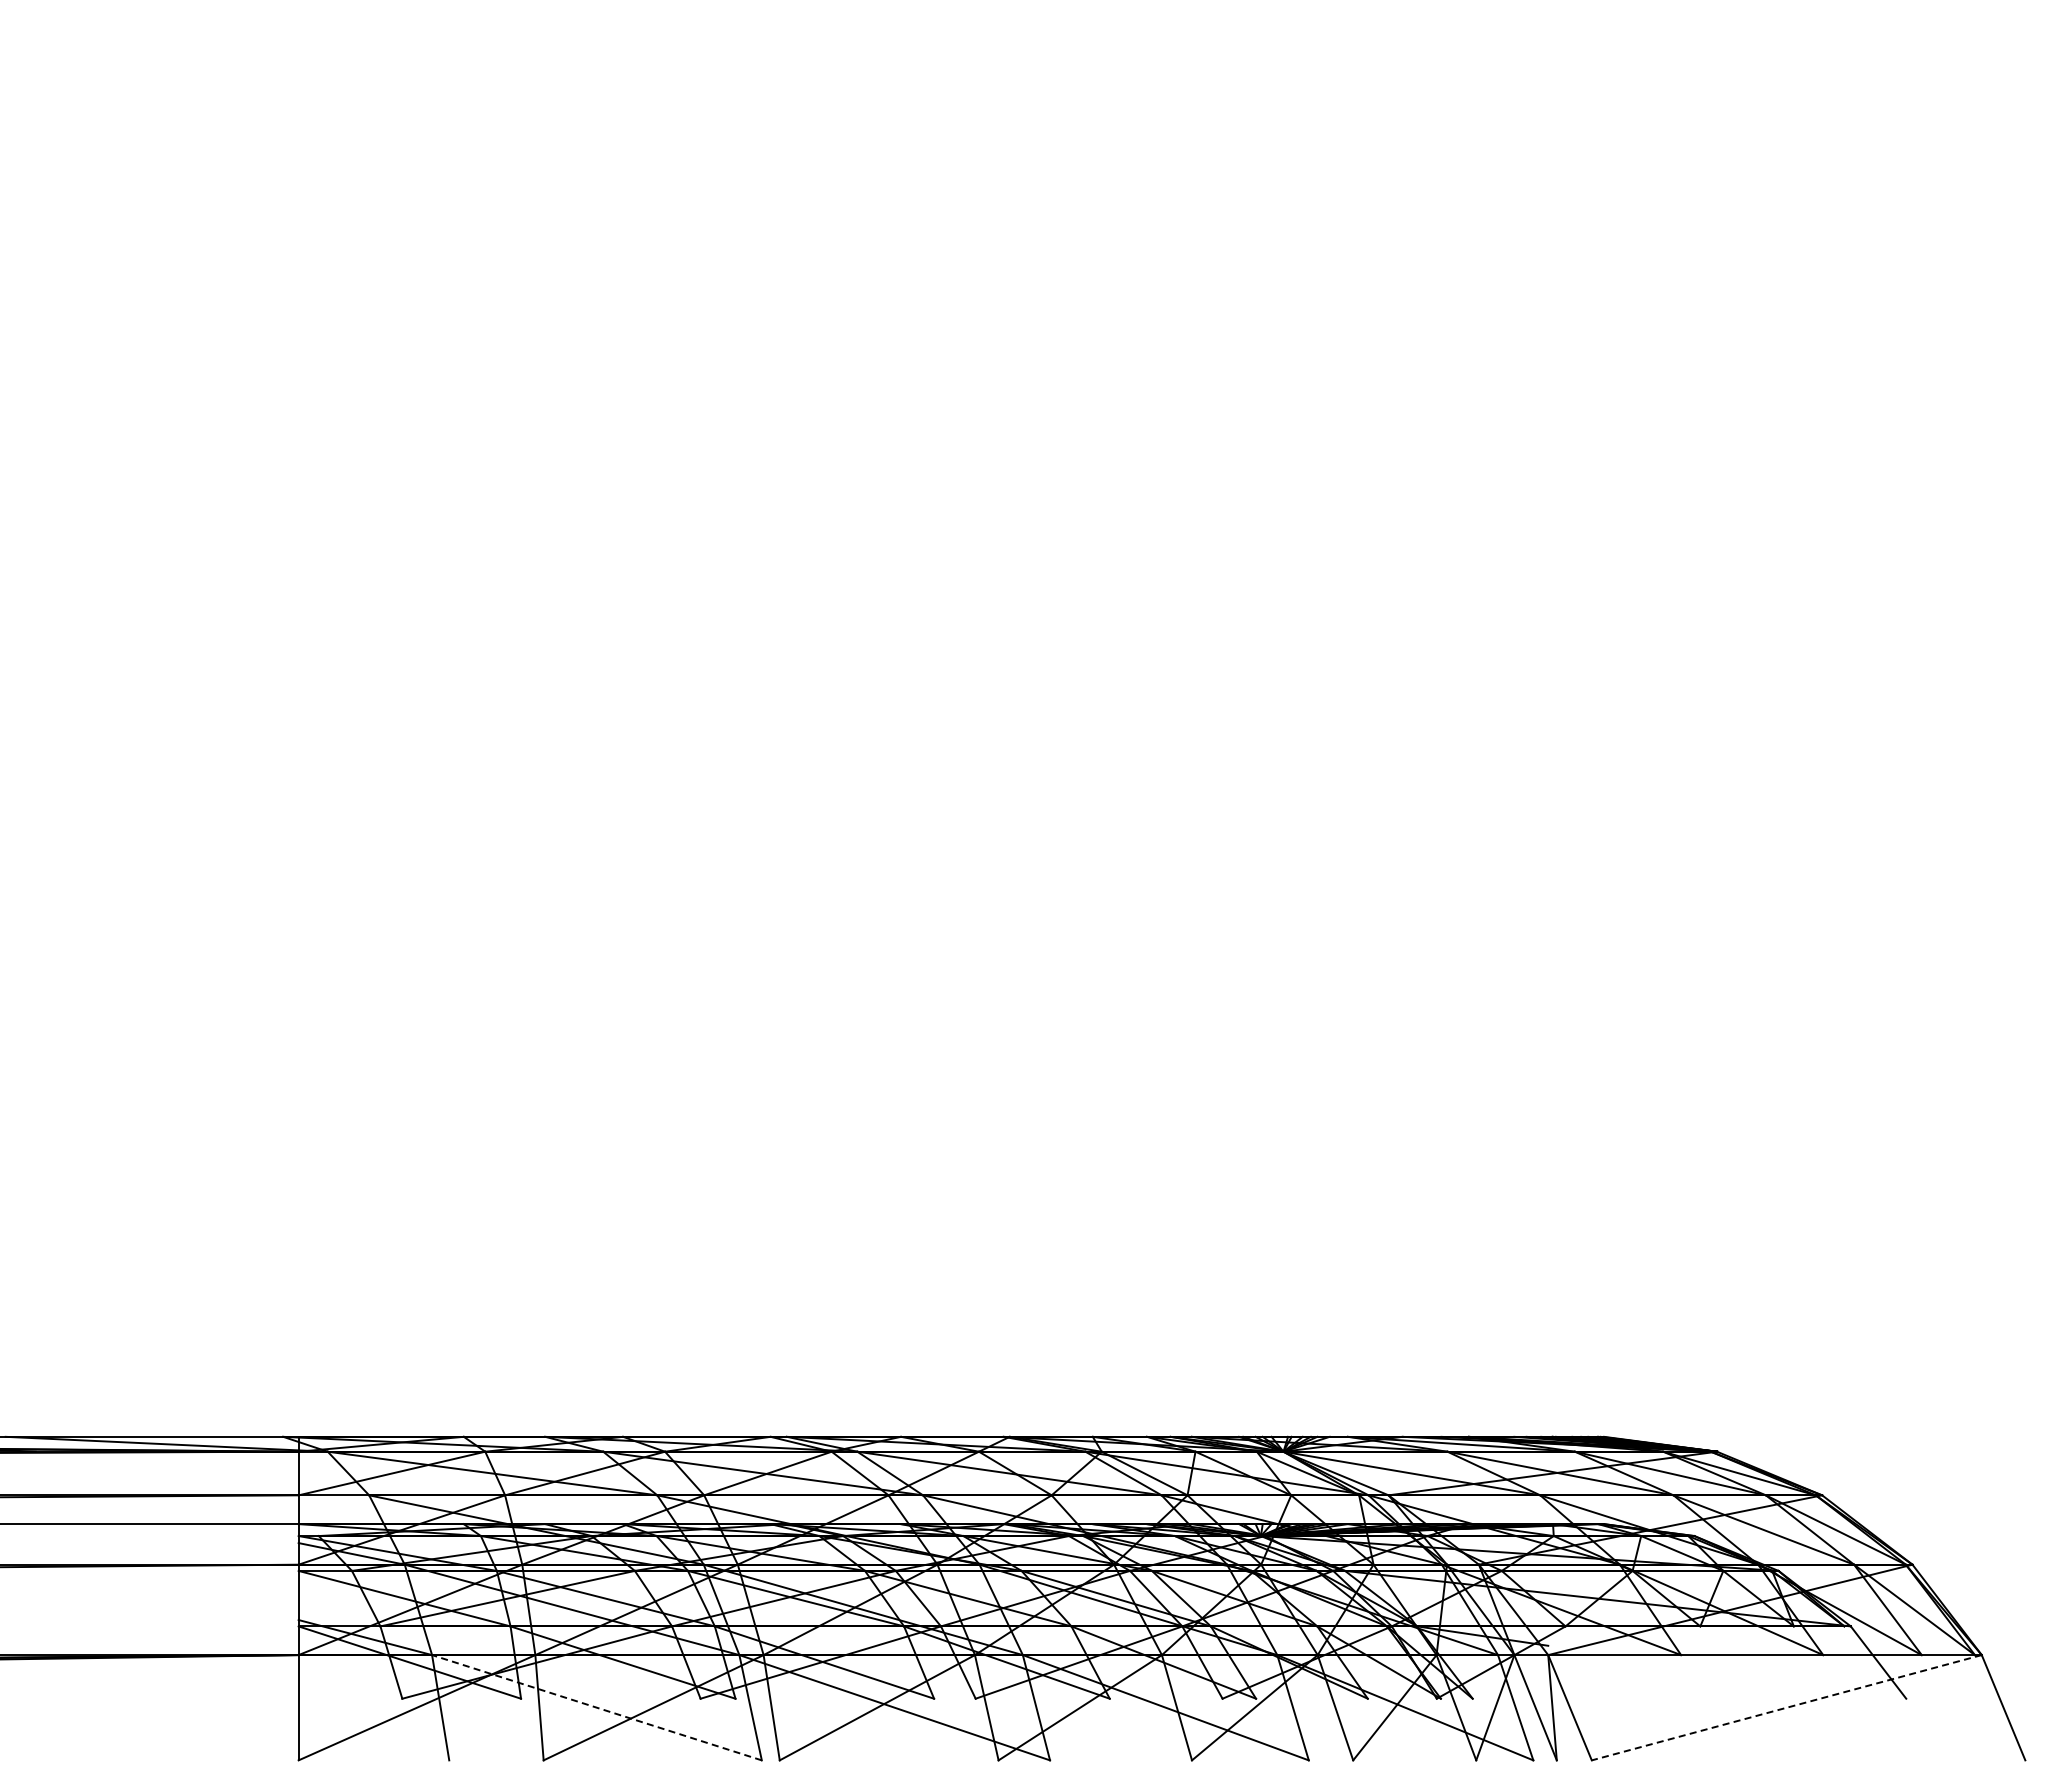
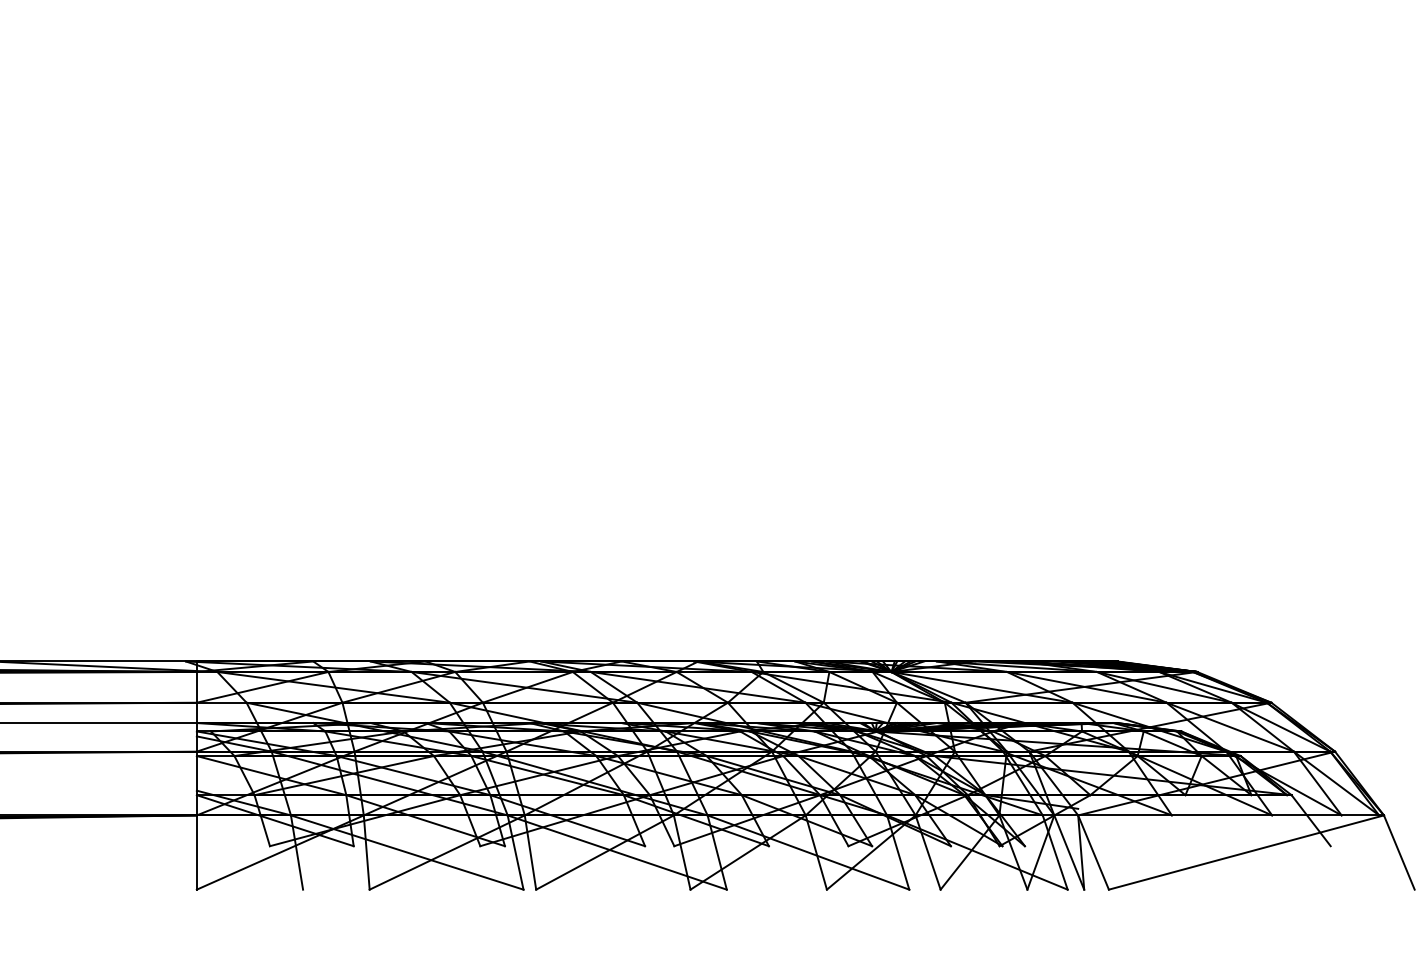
line: (596, 1707) -> (406, 852), dashed -> solid
line: (1786, 1707) -> (1246, 852), dashed -> solid

